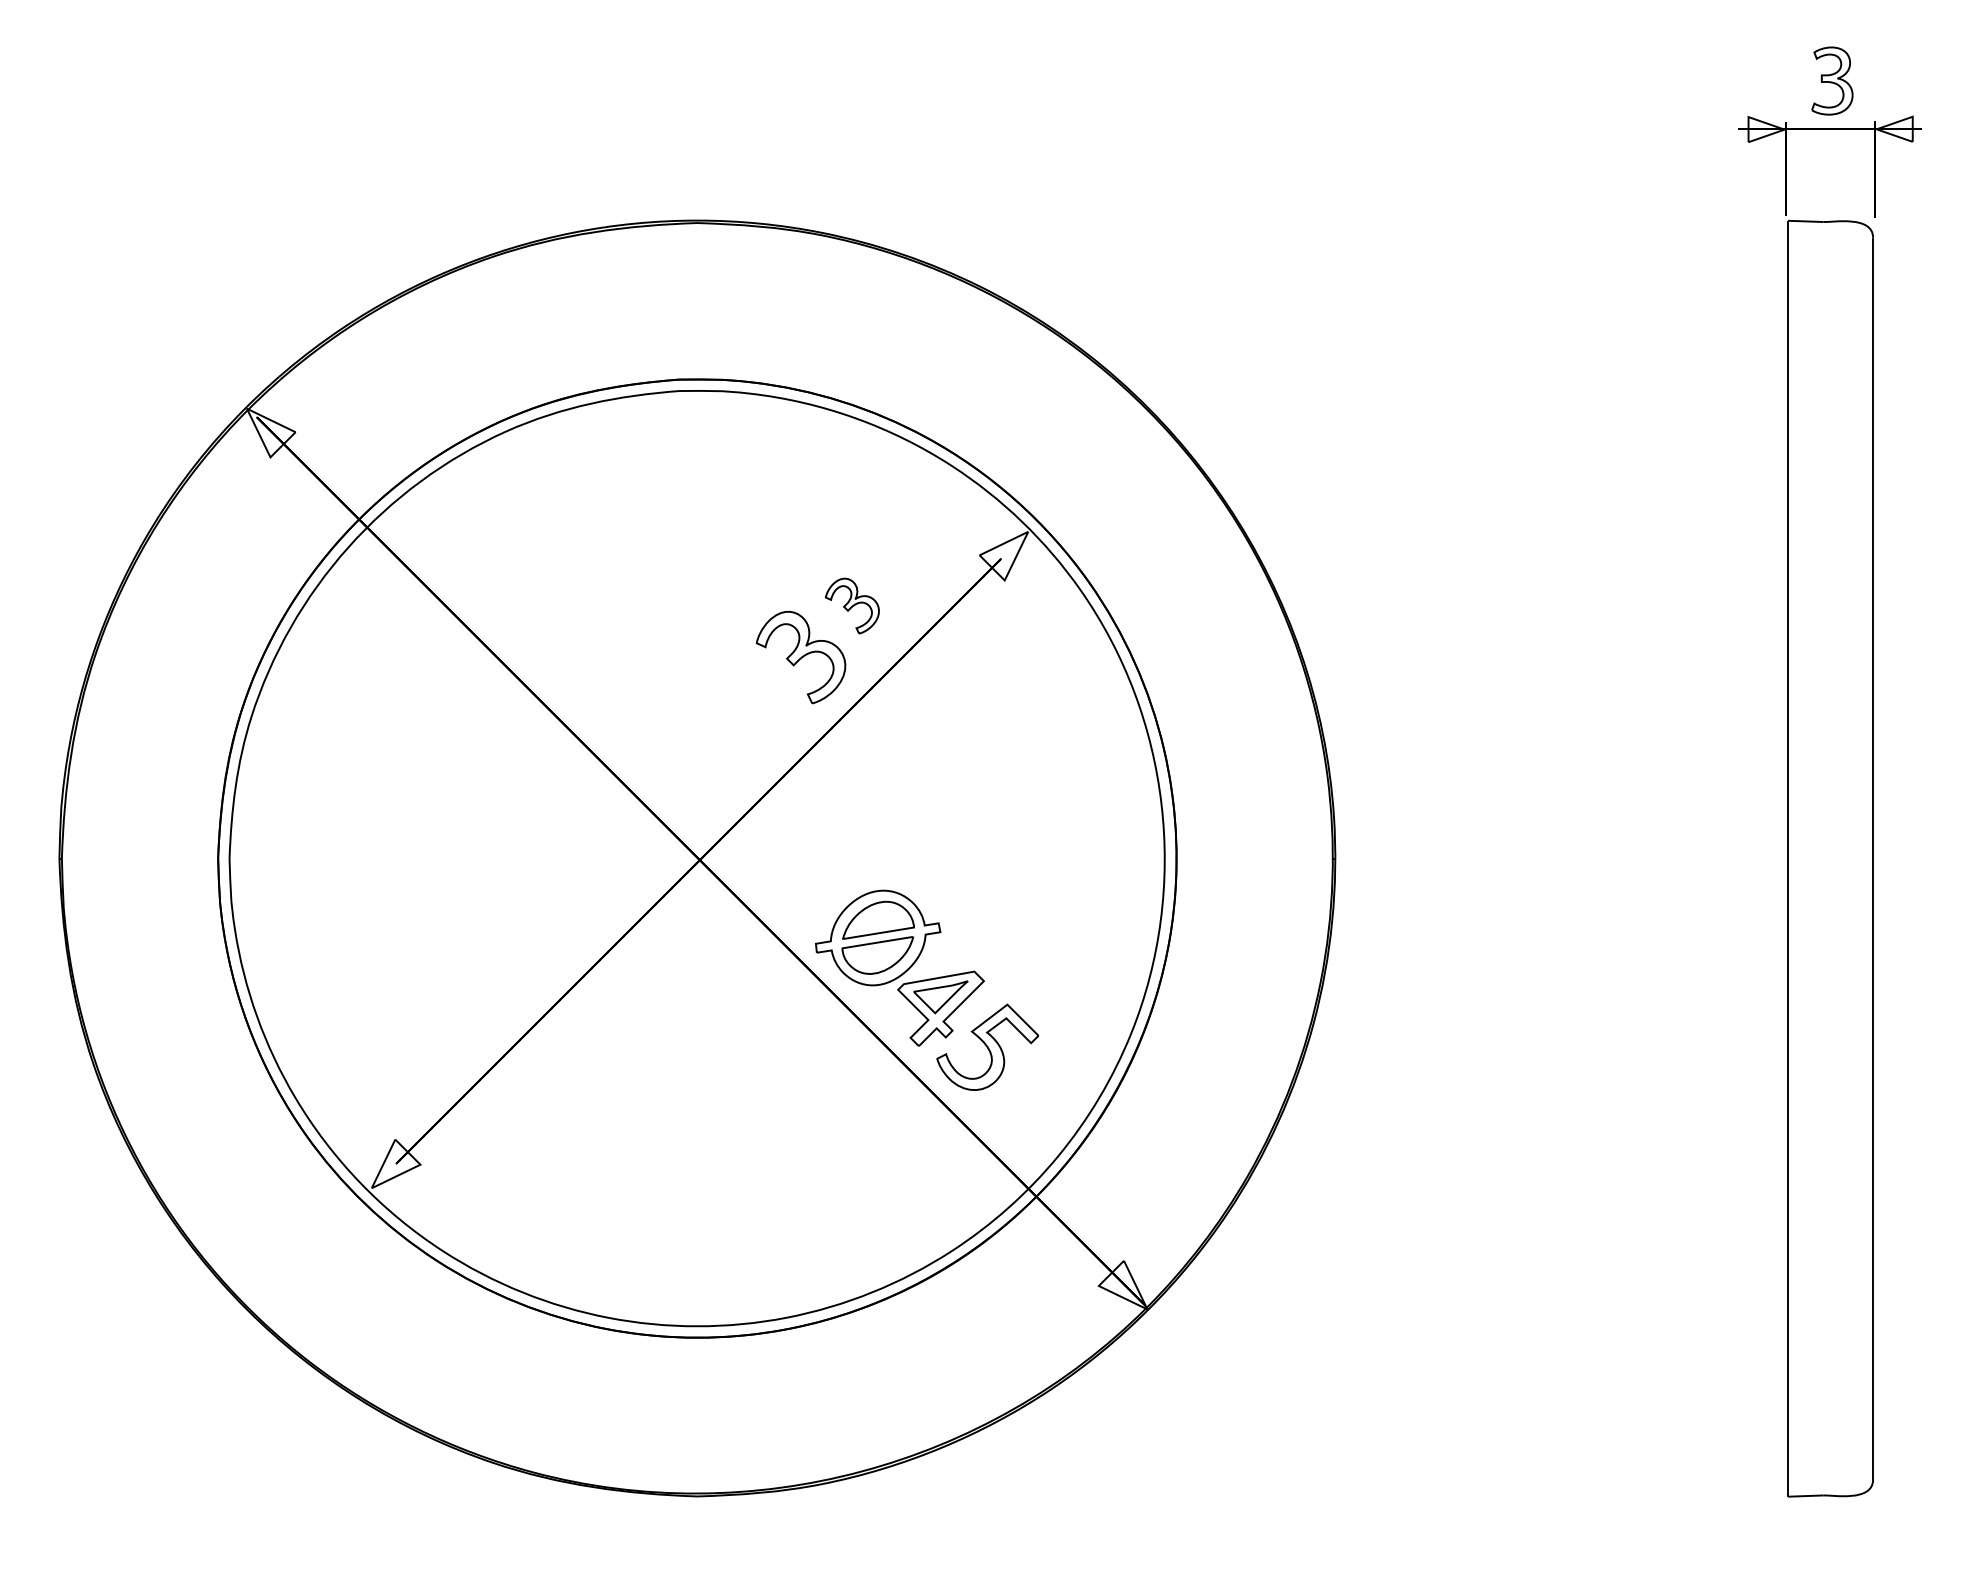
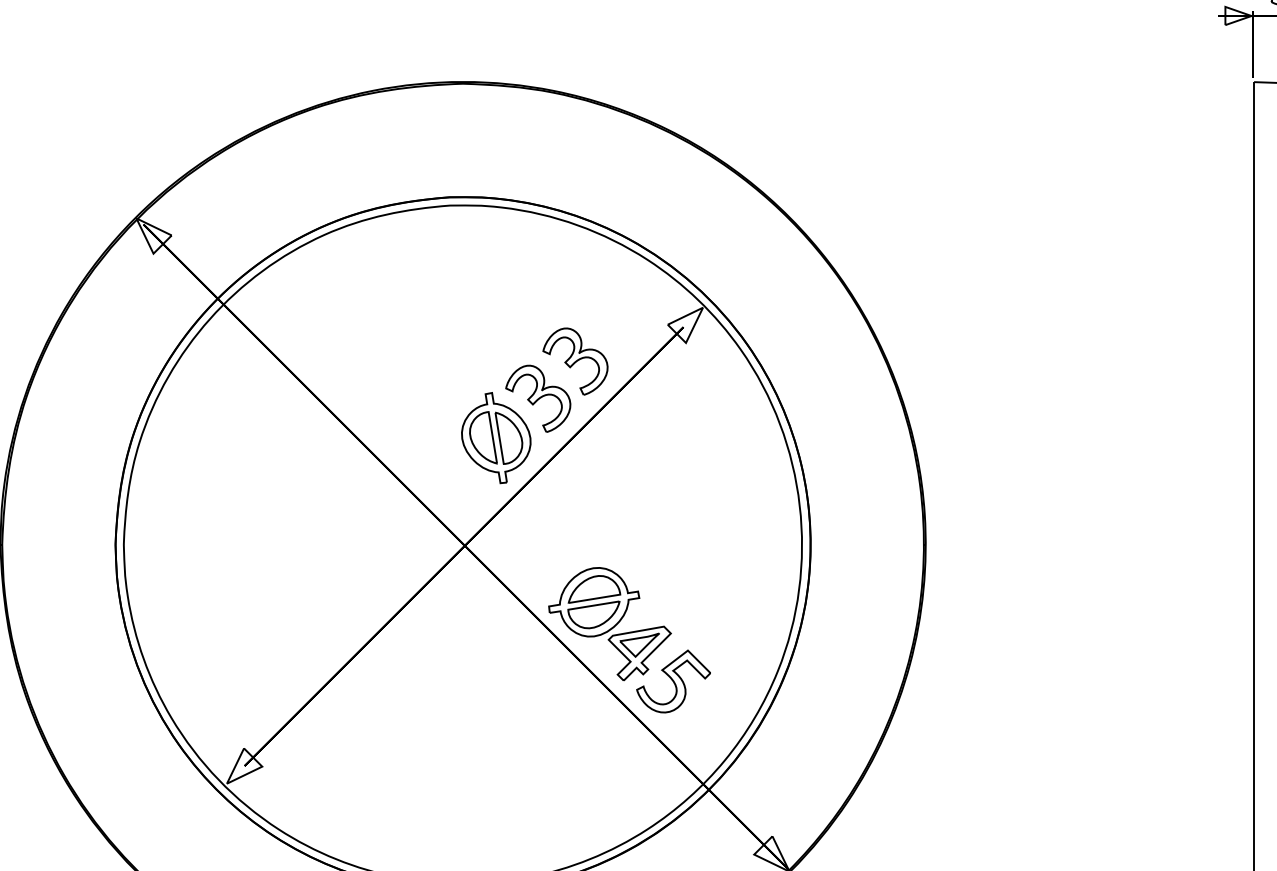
part: (852, 605) -> (575, 361), size x1.67
part: (742, 711) -> (495, 437), added

